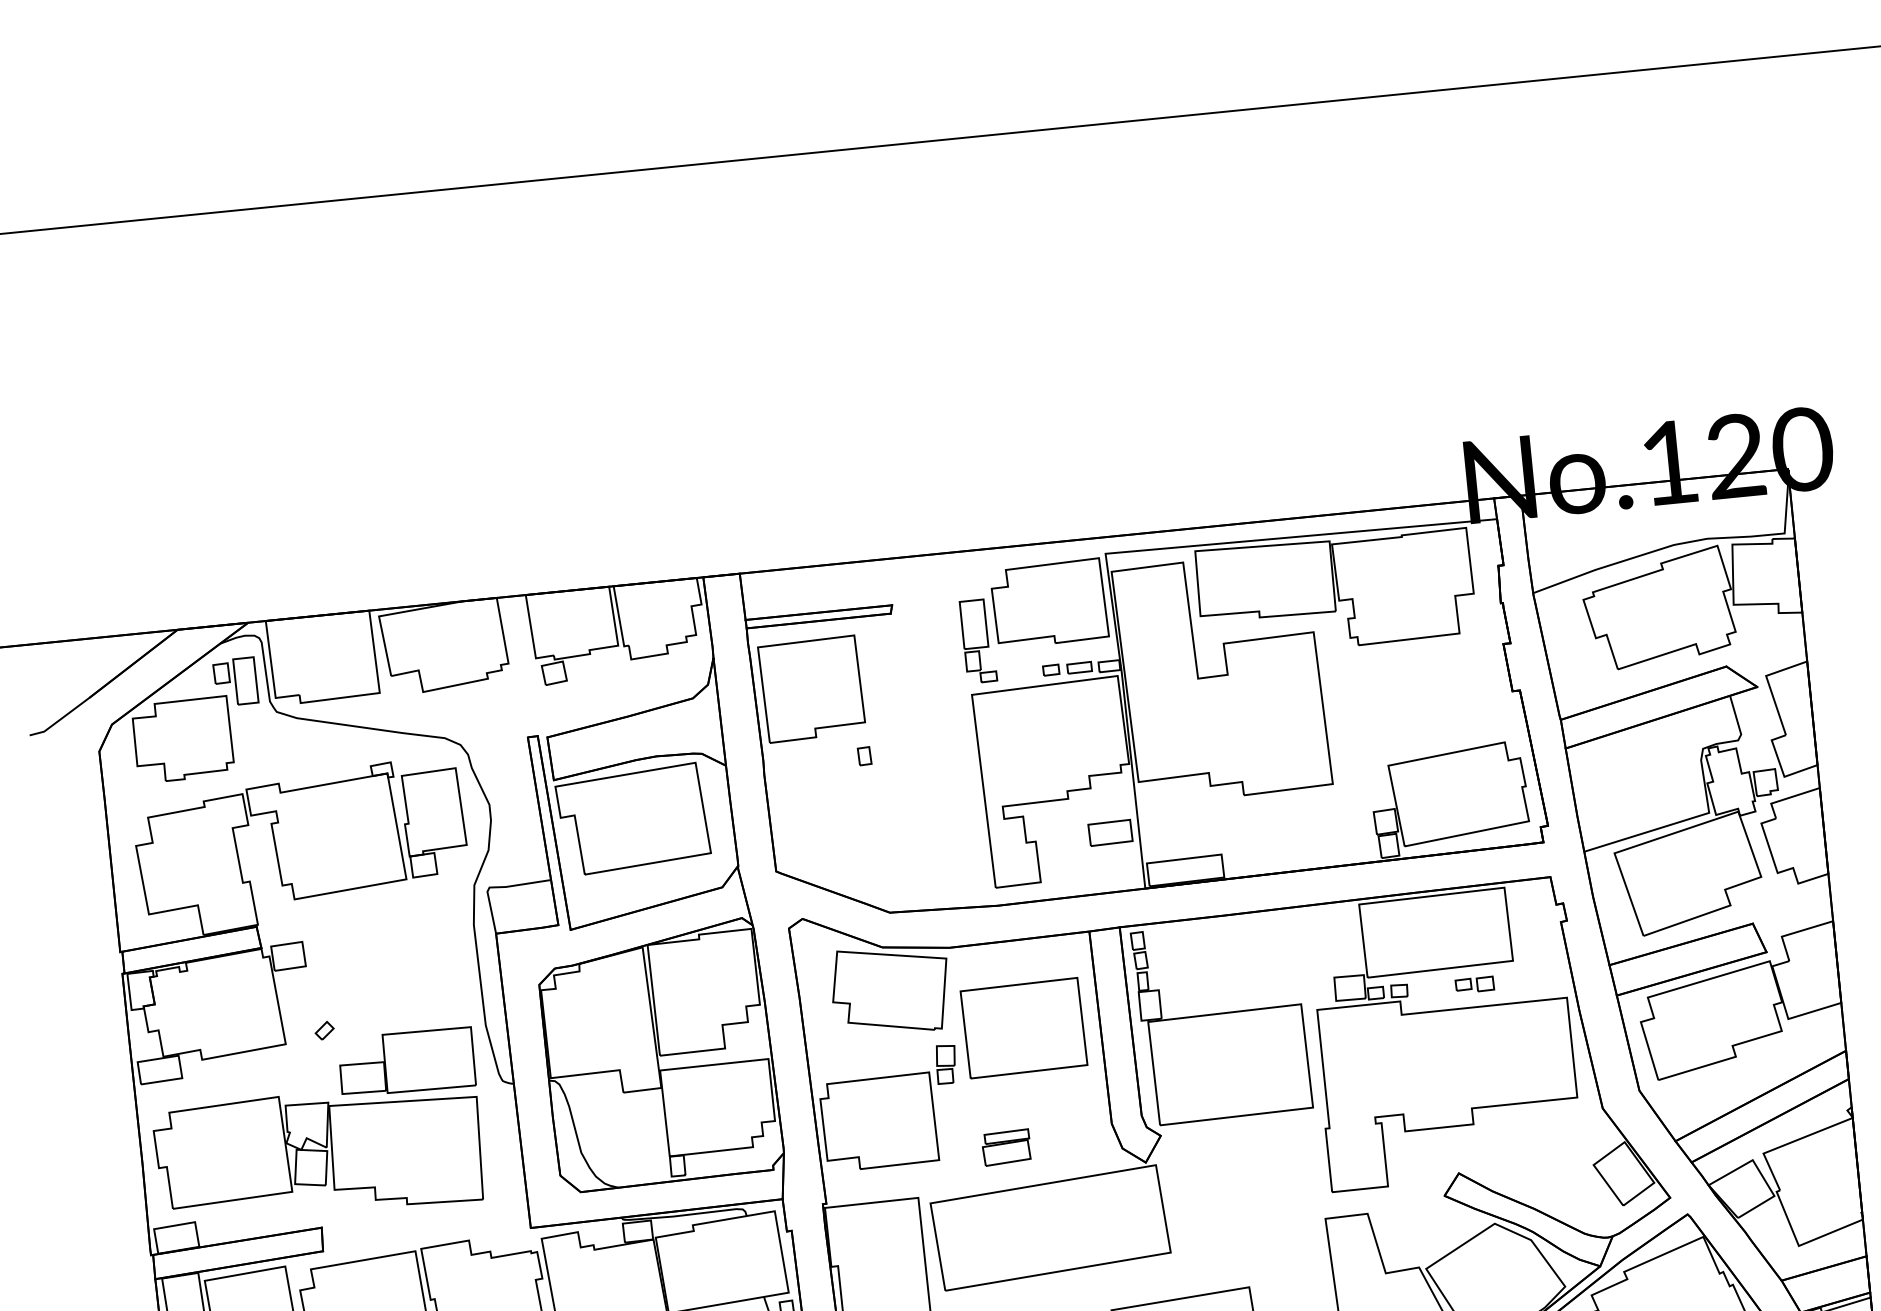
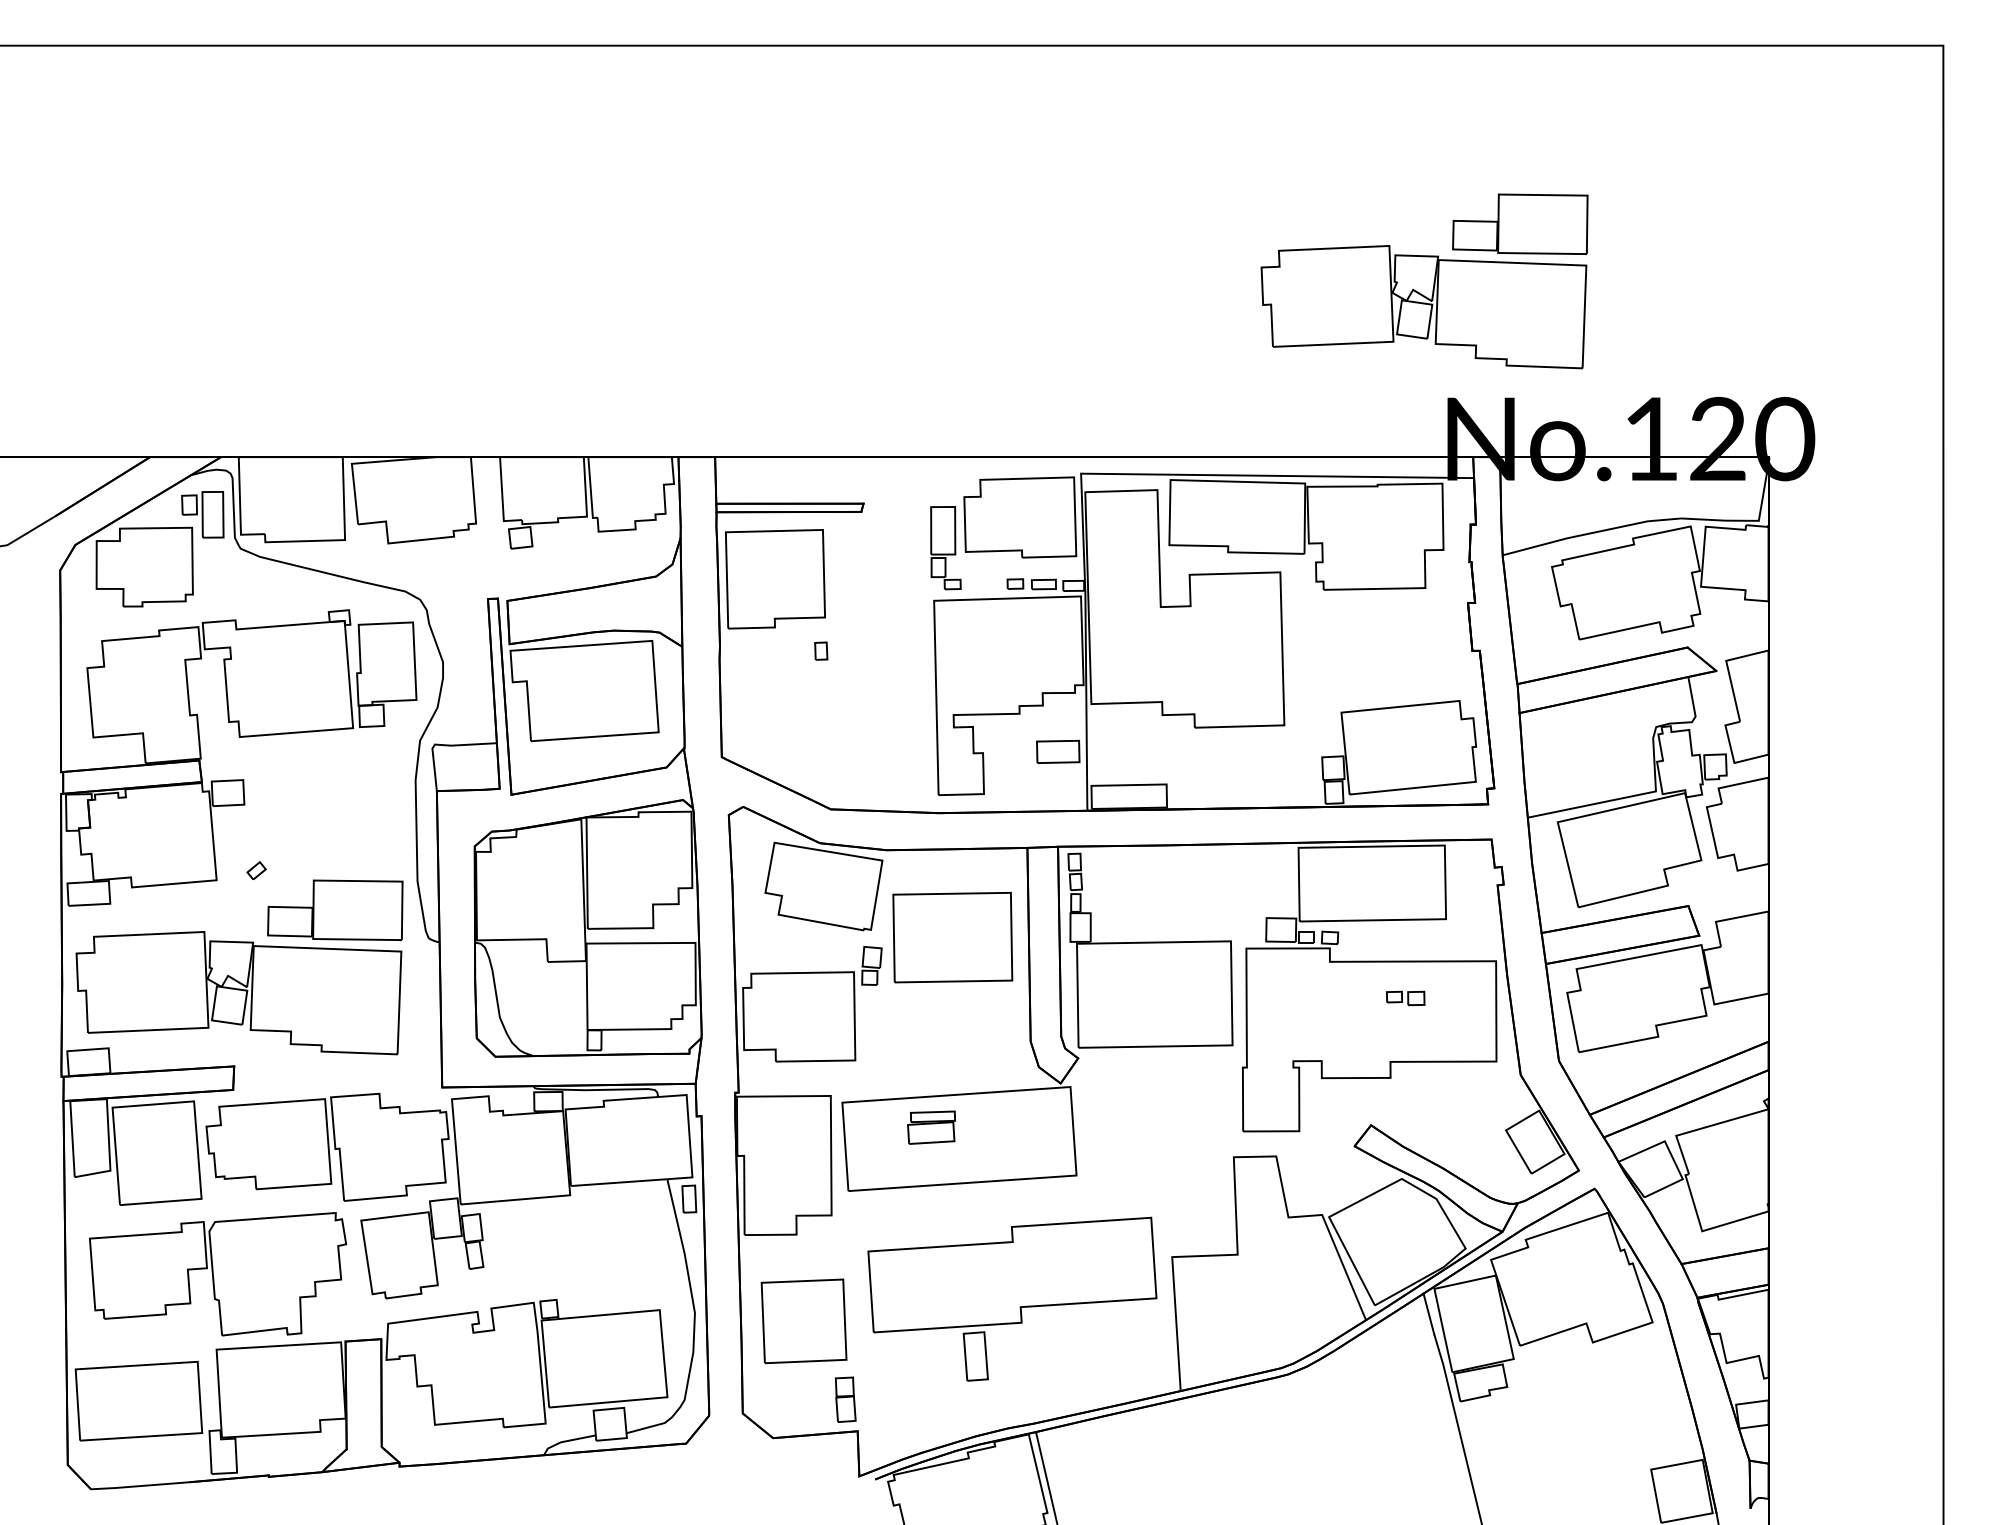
part: (1428, 328) -> (1424, 281), added
part: (1474, 985) -> (1405, 998), moved
part: (1006, 1147) -> (931, 1127), moved

